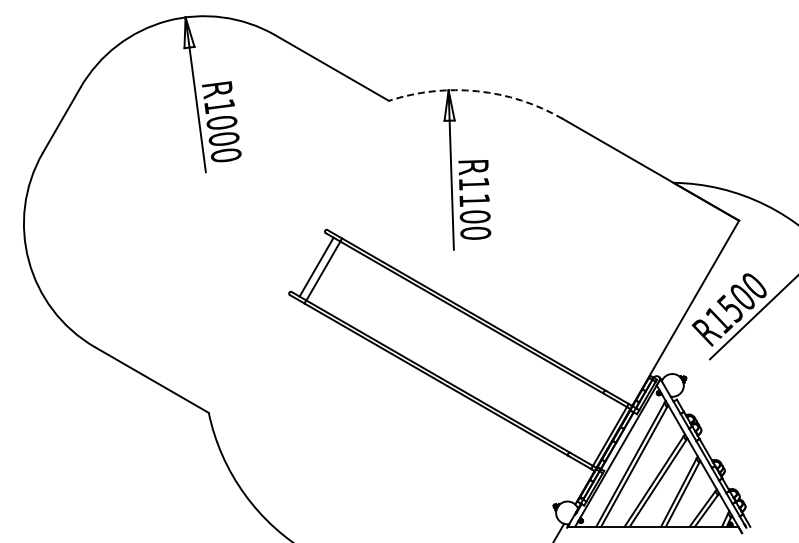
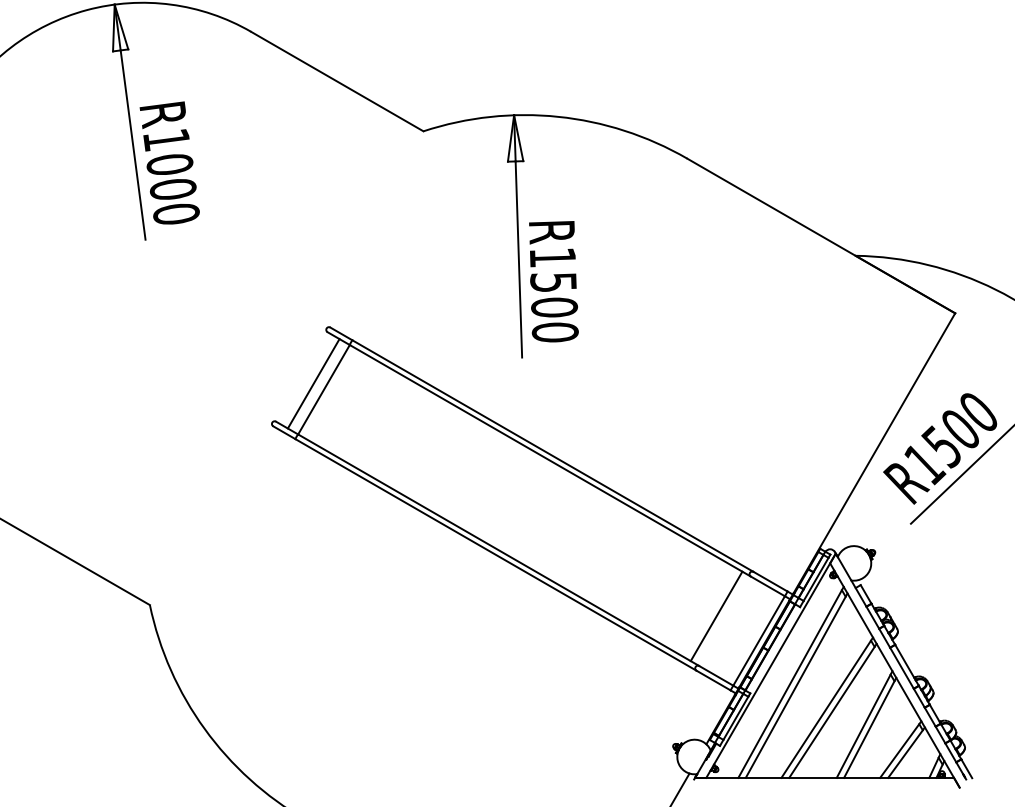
arc: (477, 91) -> (557, 117), dashed -> solid
text: (474, 200) -> (553, 282), R1100 -> R1500
line: (581, 419) -> (715, 615), added

